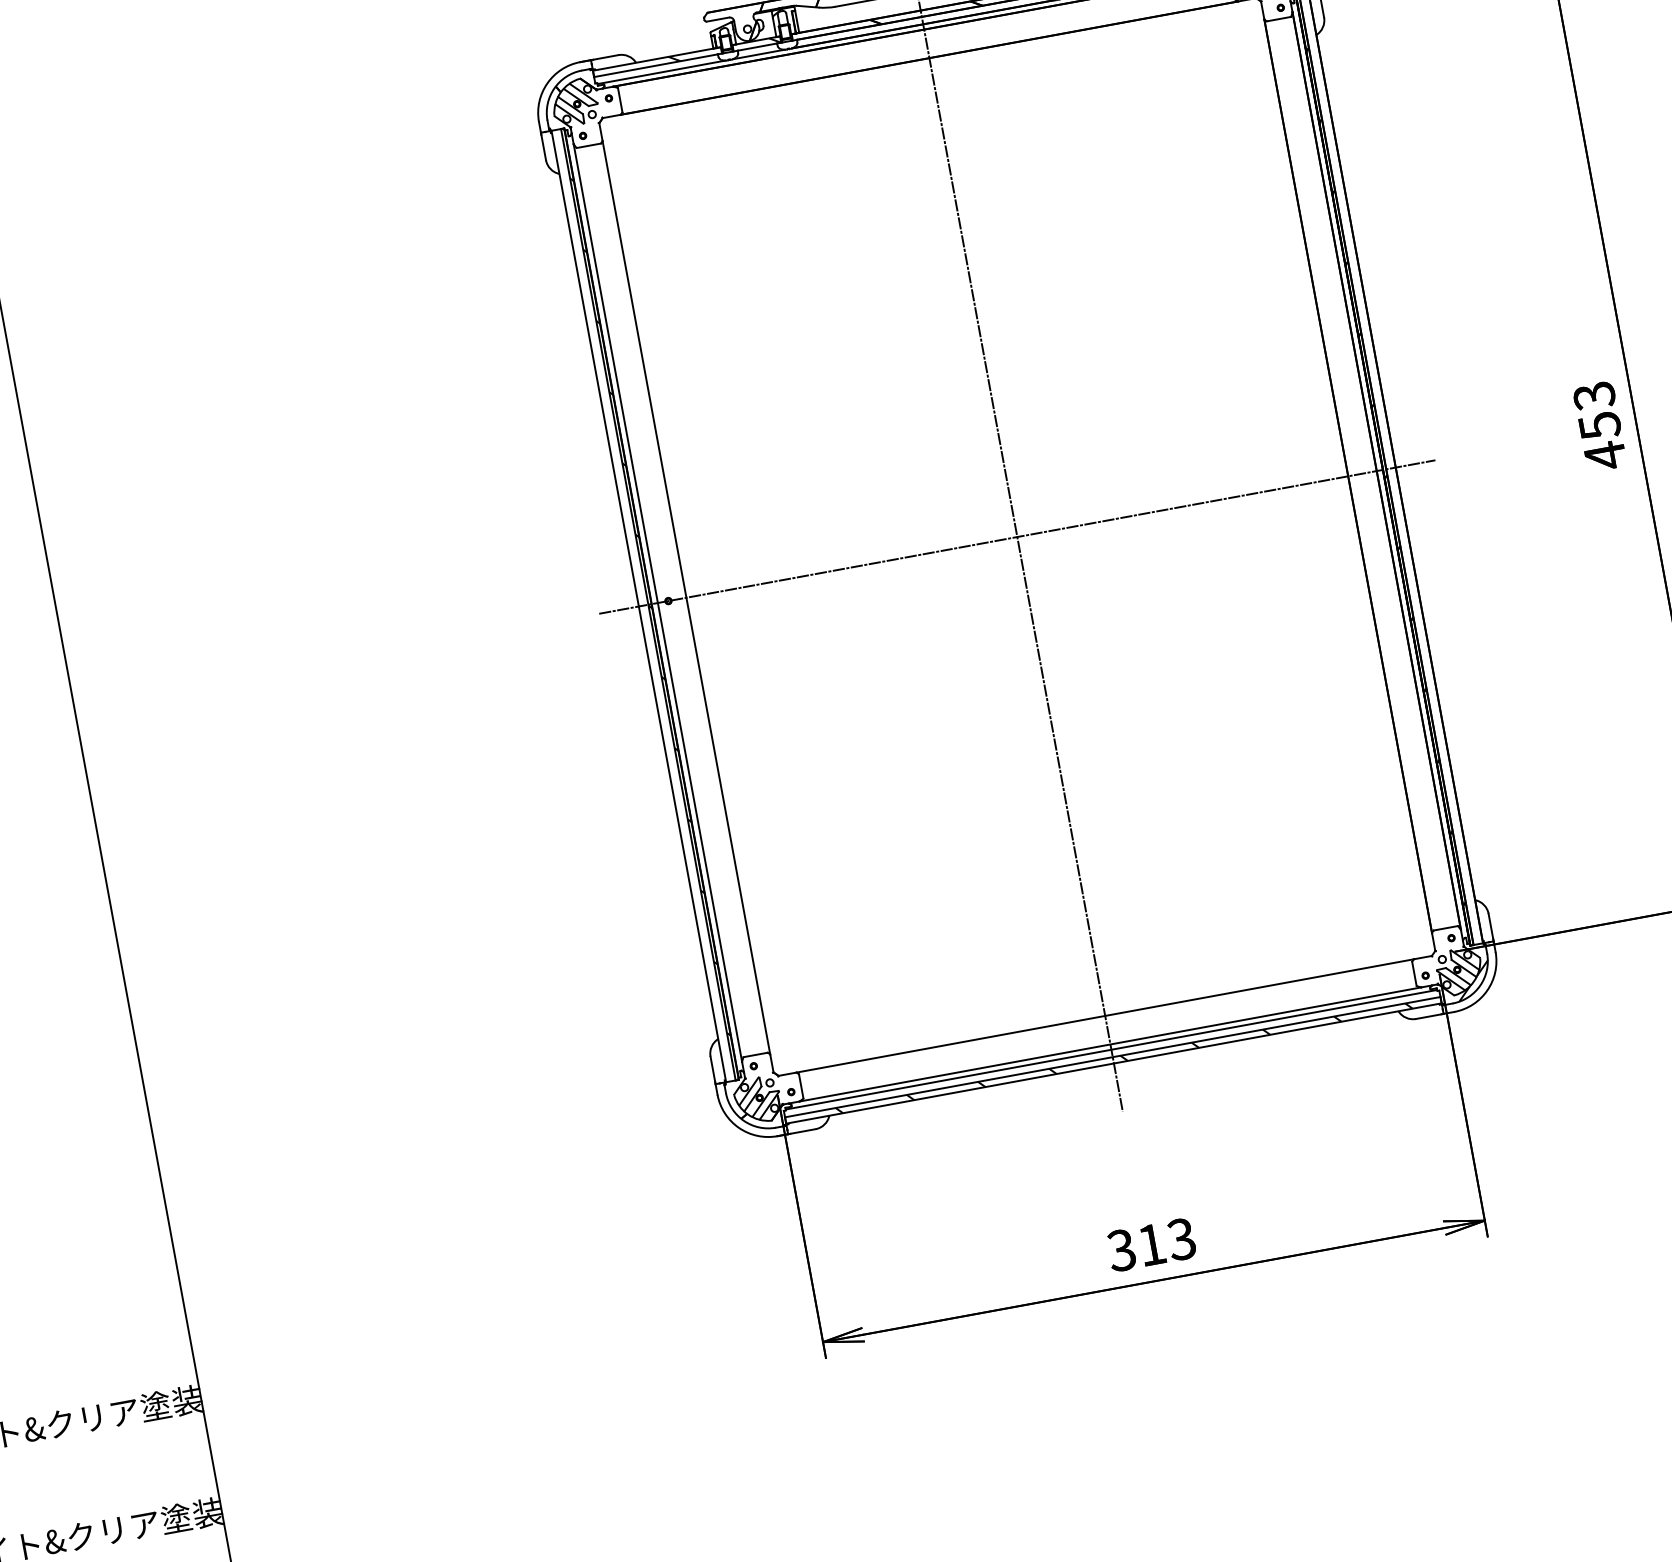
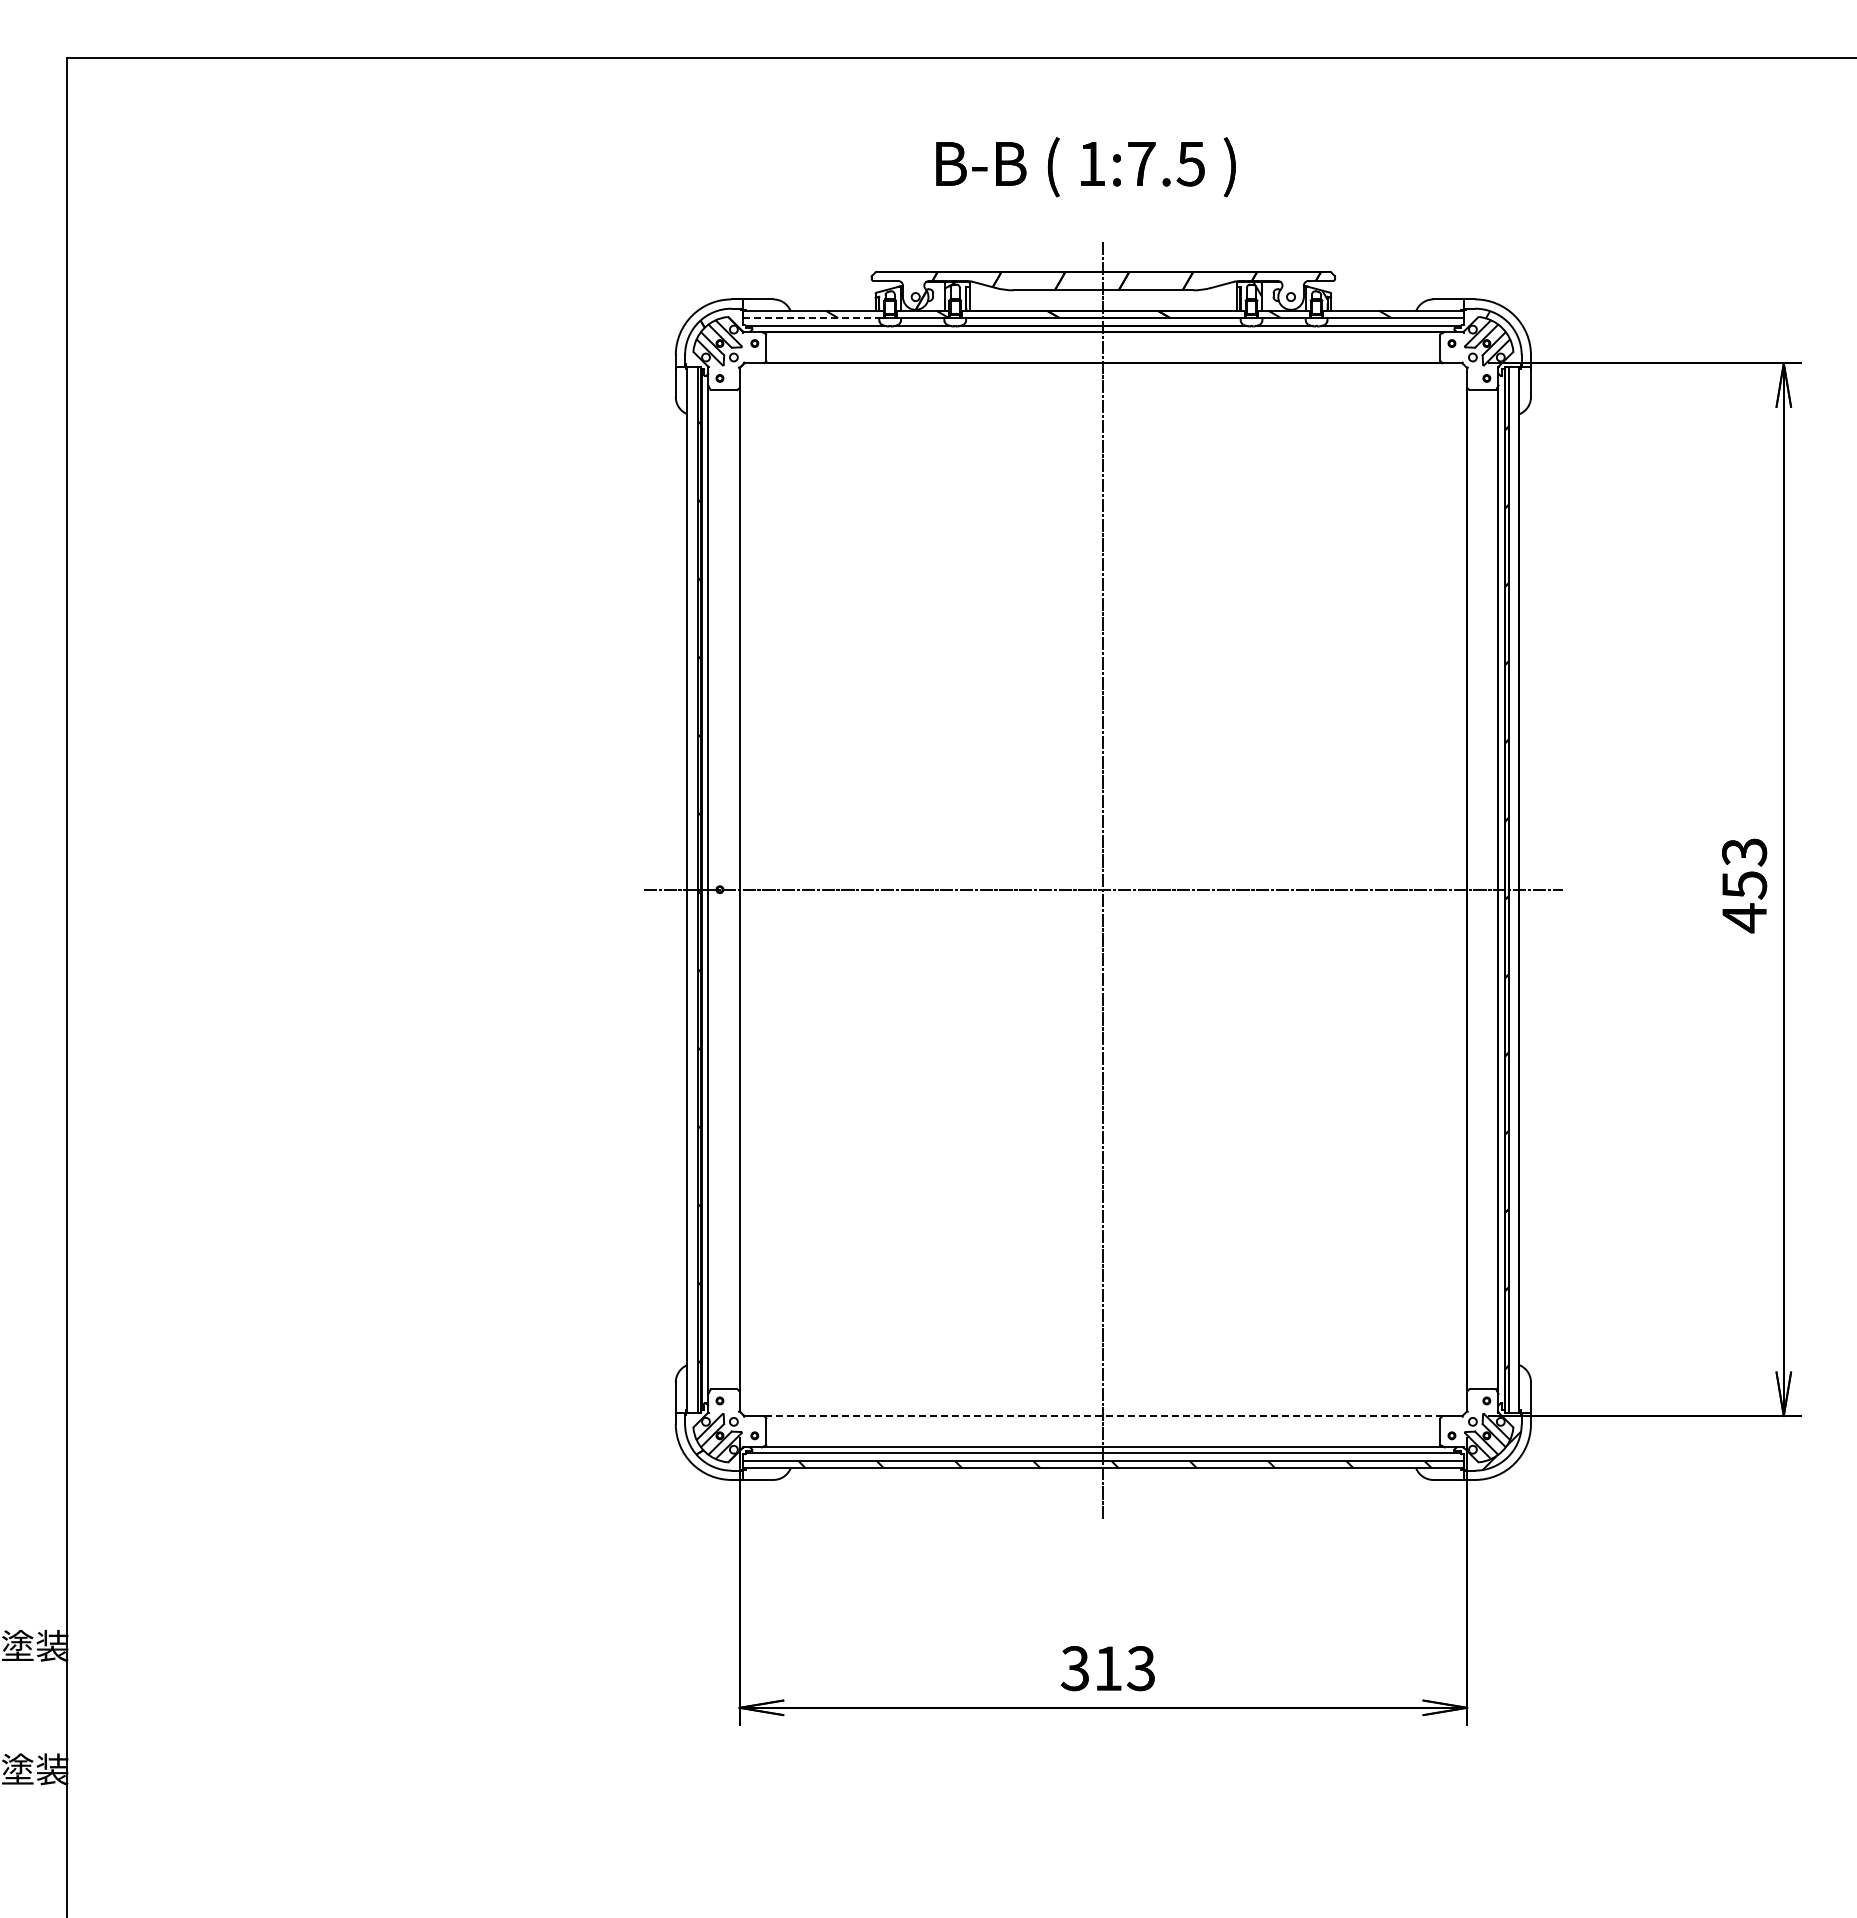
line: (656, 66) -> (811, 318), solid -> dashed
line: (1104, 1016) -> (1102, 1416), solid -> dashed

